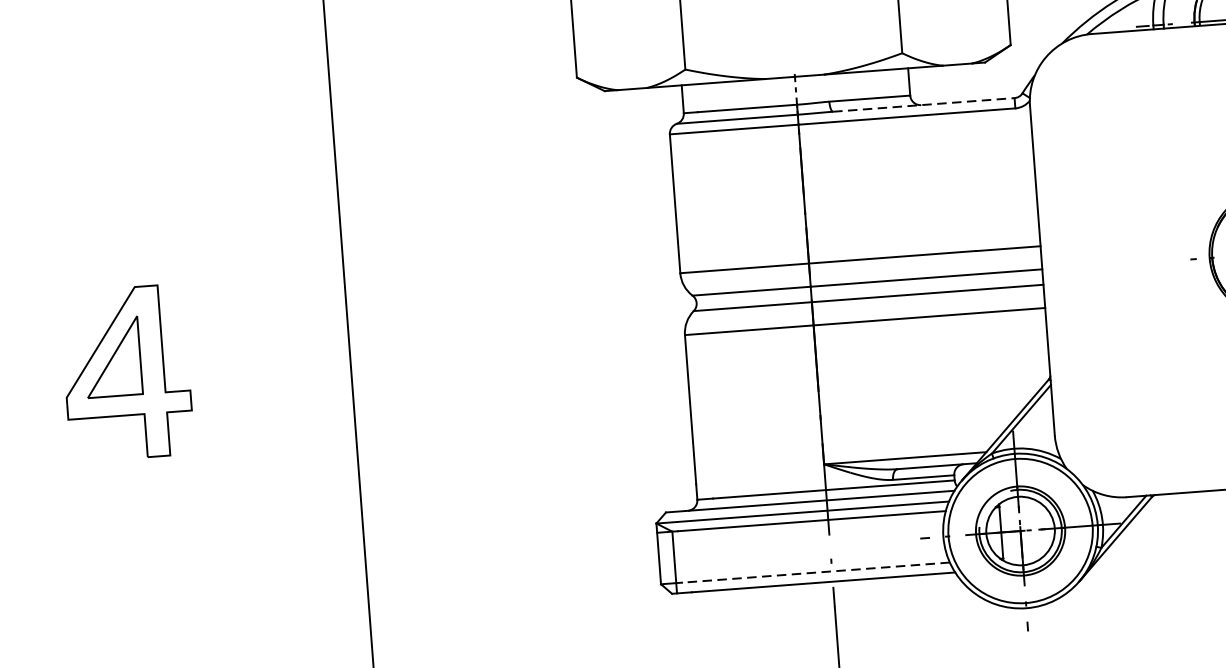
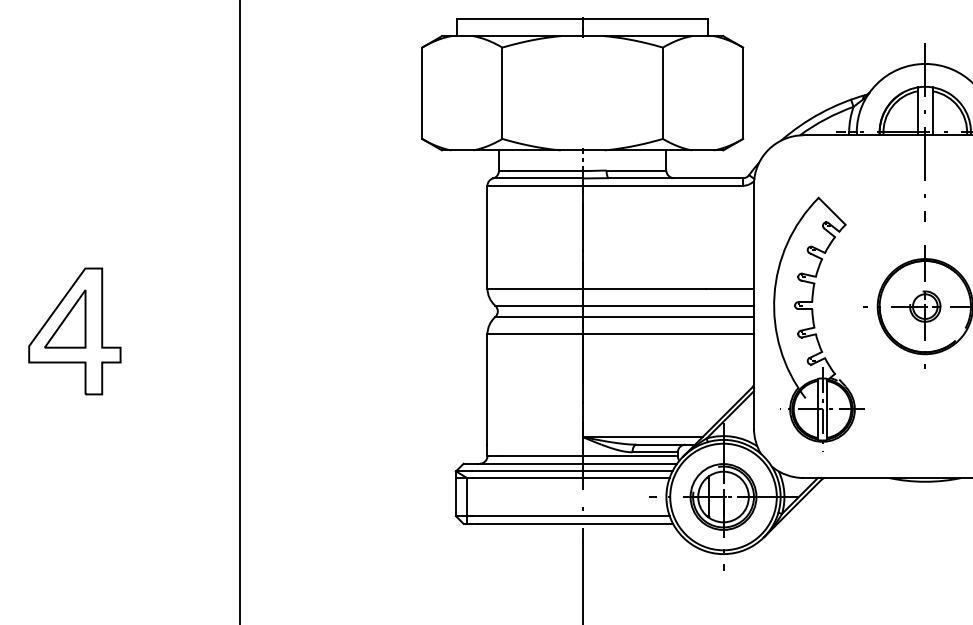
line: (924, 105) -> (676, 178), dashed -> solid
part: (1131, 286) -> (818, 323), added
line: (815, 572) -> (570, 516), dashed -> solid

